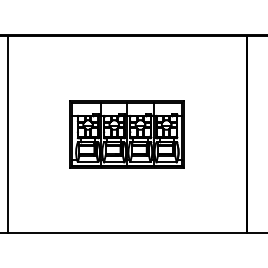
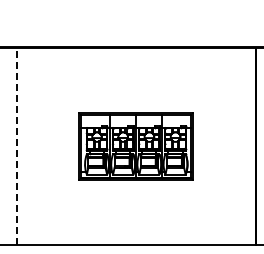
line: (7, 134) -> (16, 146), solid -> dashed

